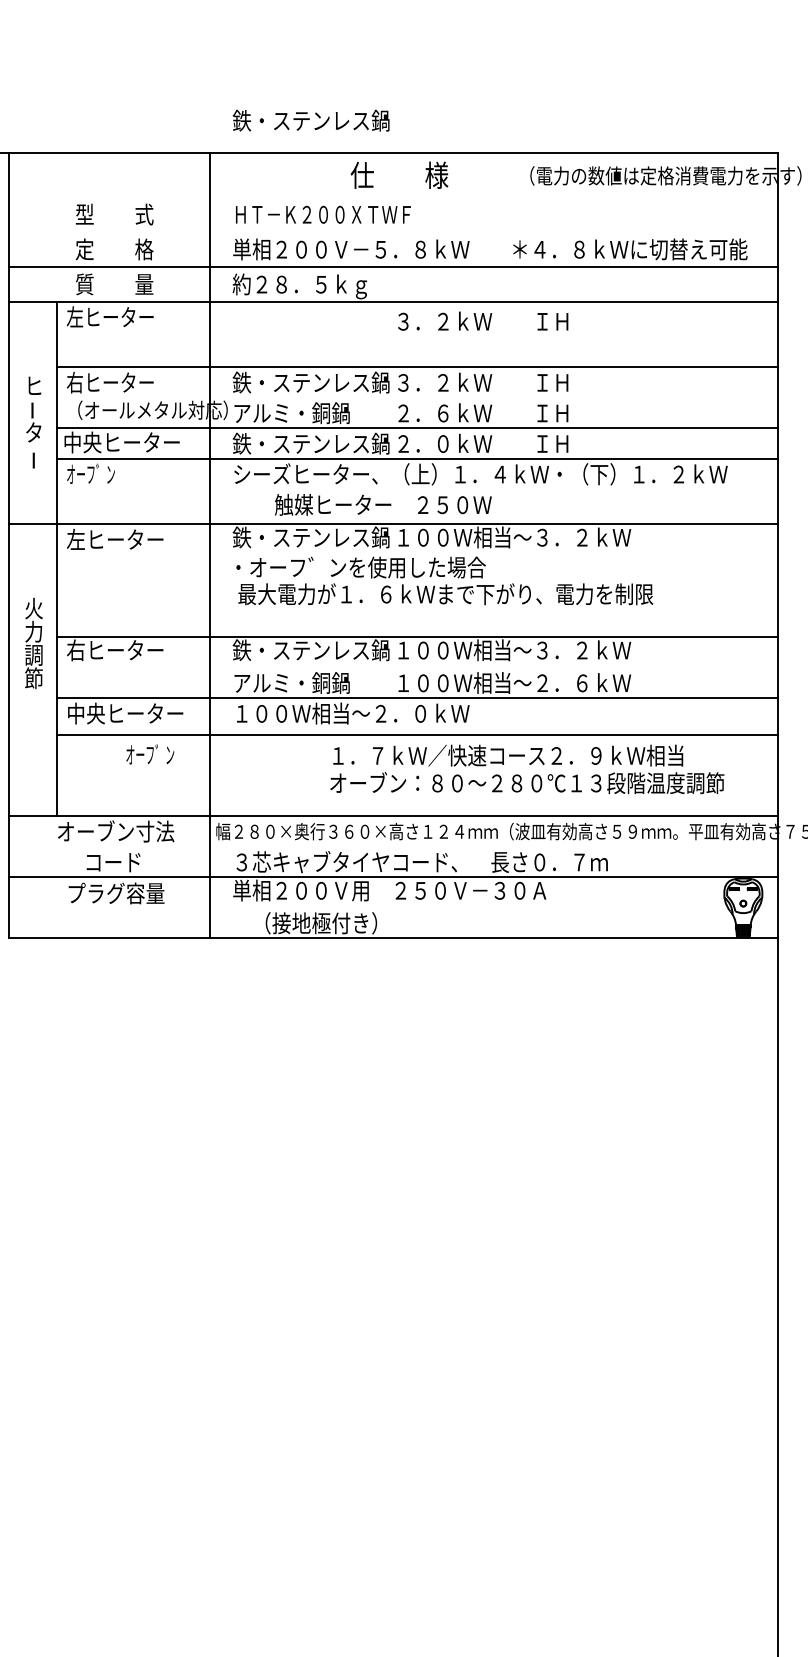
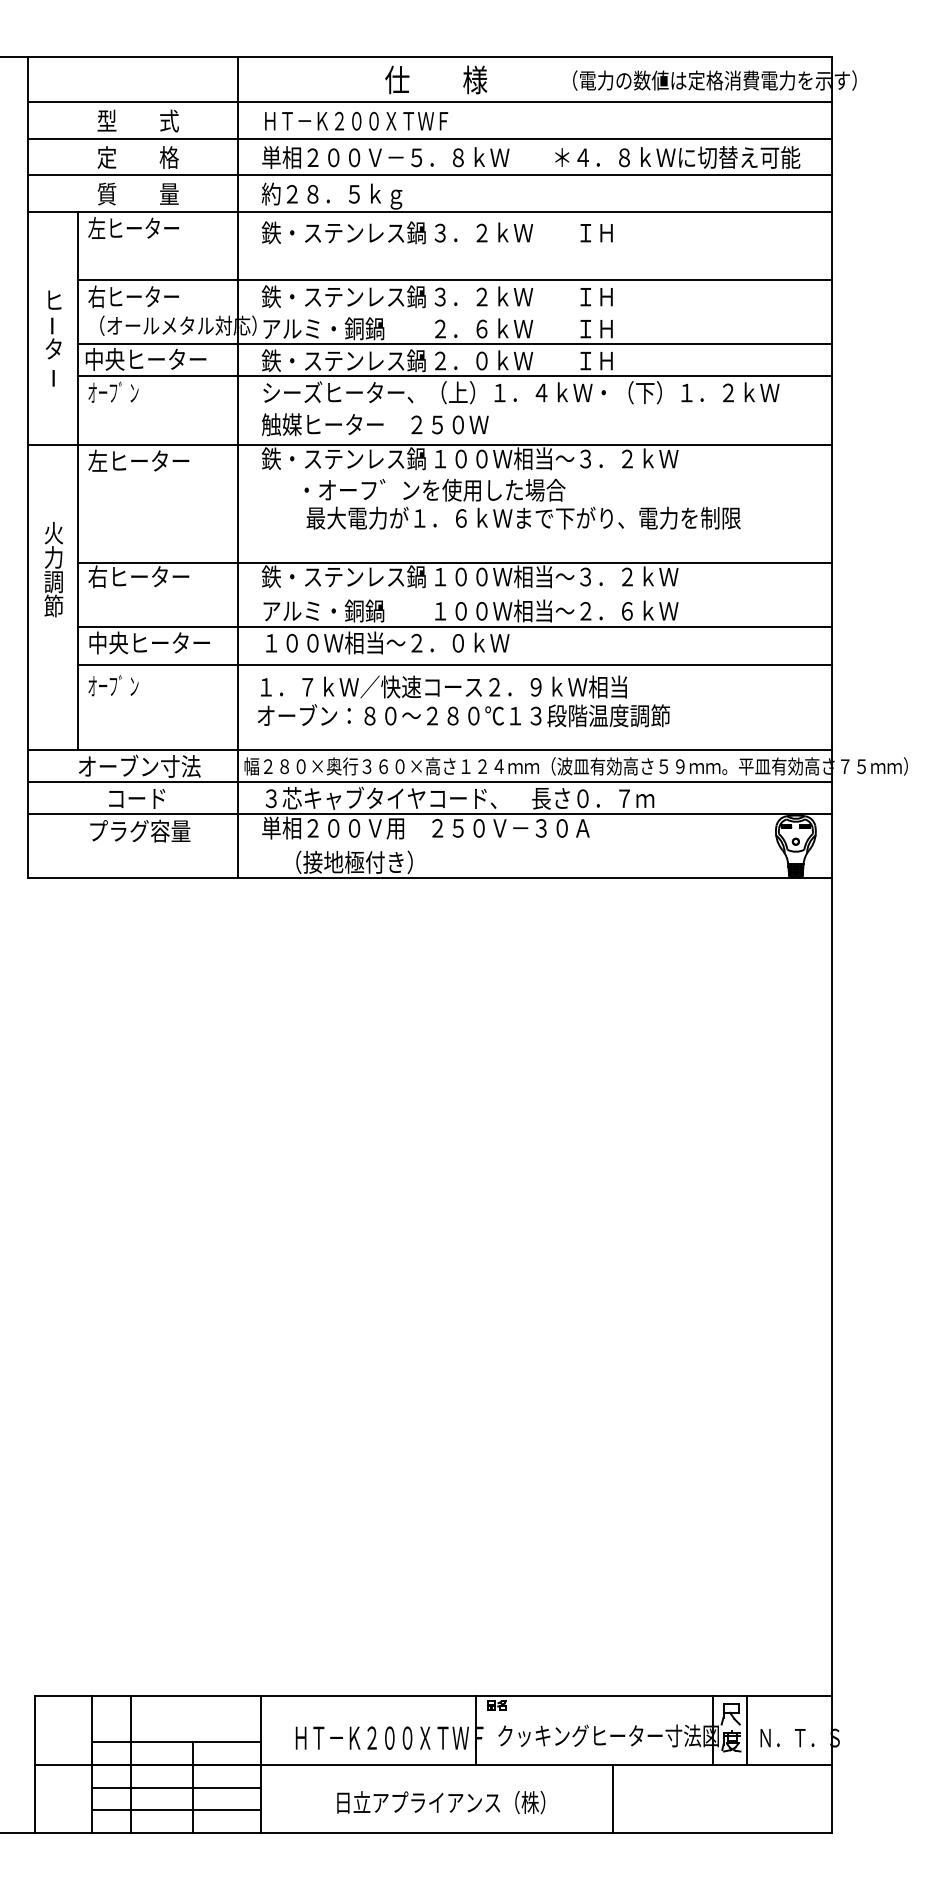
text: (310, 120) -> (343, 232), moved
line: (393, 196) -> (429, 102), added
line: (393, 231) -> (429, 138), added
text: (383, 504) -> (375, 424), moved
text: (444, 580) -> (522, 503), moved
text: (150, 754) -> (113, 685), moved
text: (527, 769) -> (464, 701), moved
line: (393, 846) -> (429, 782), added

